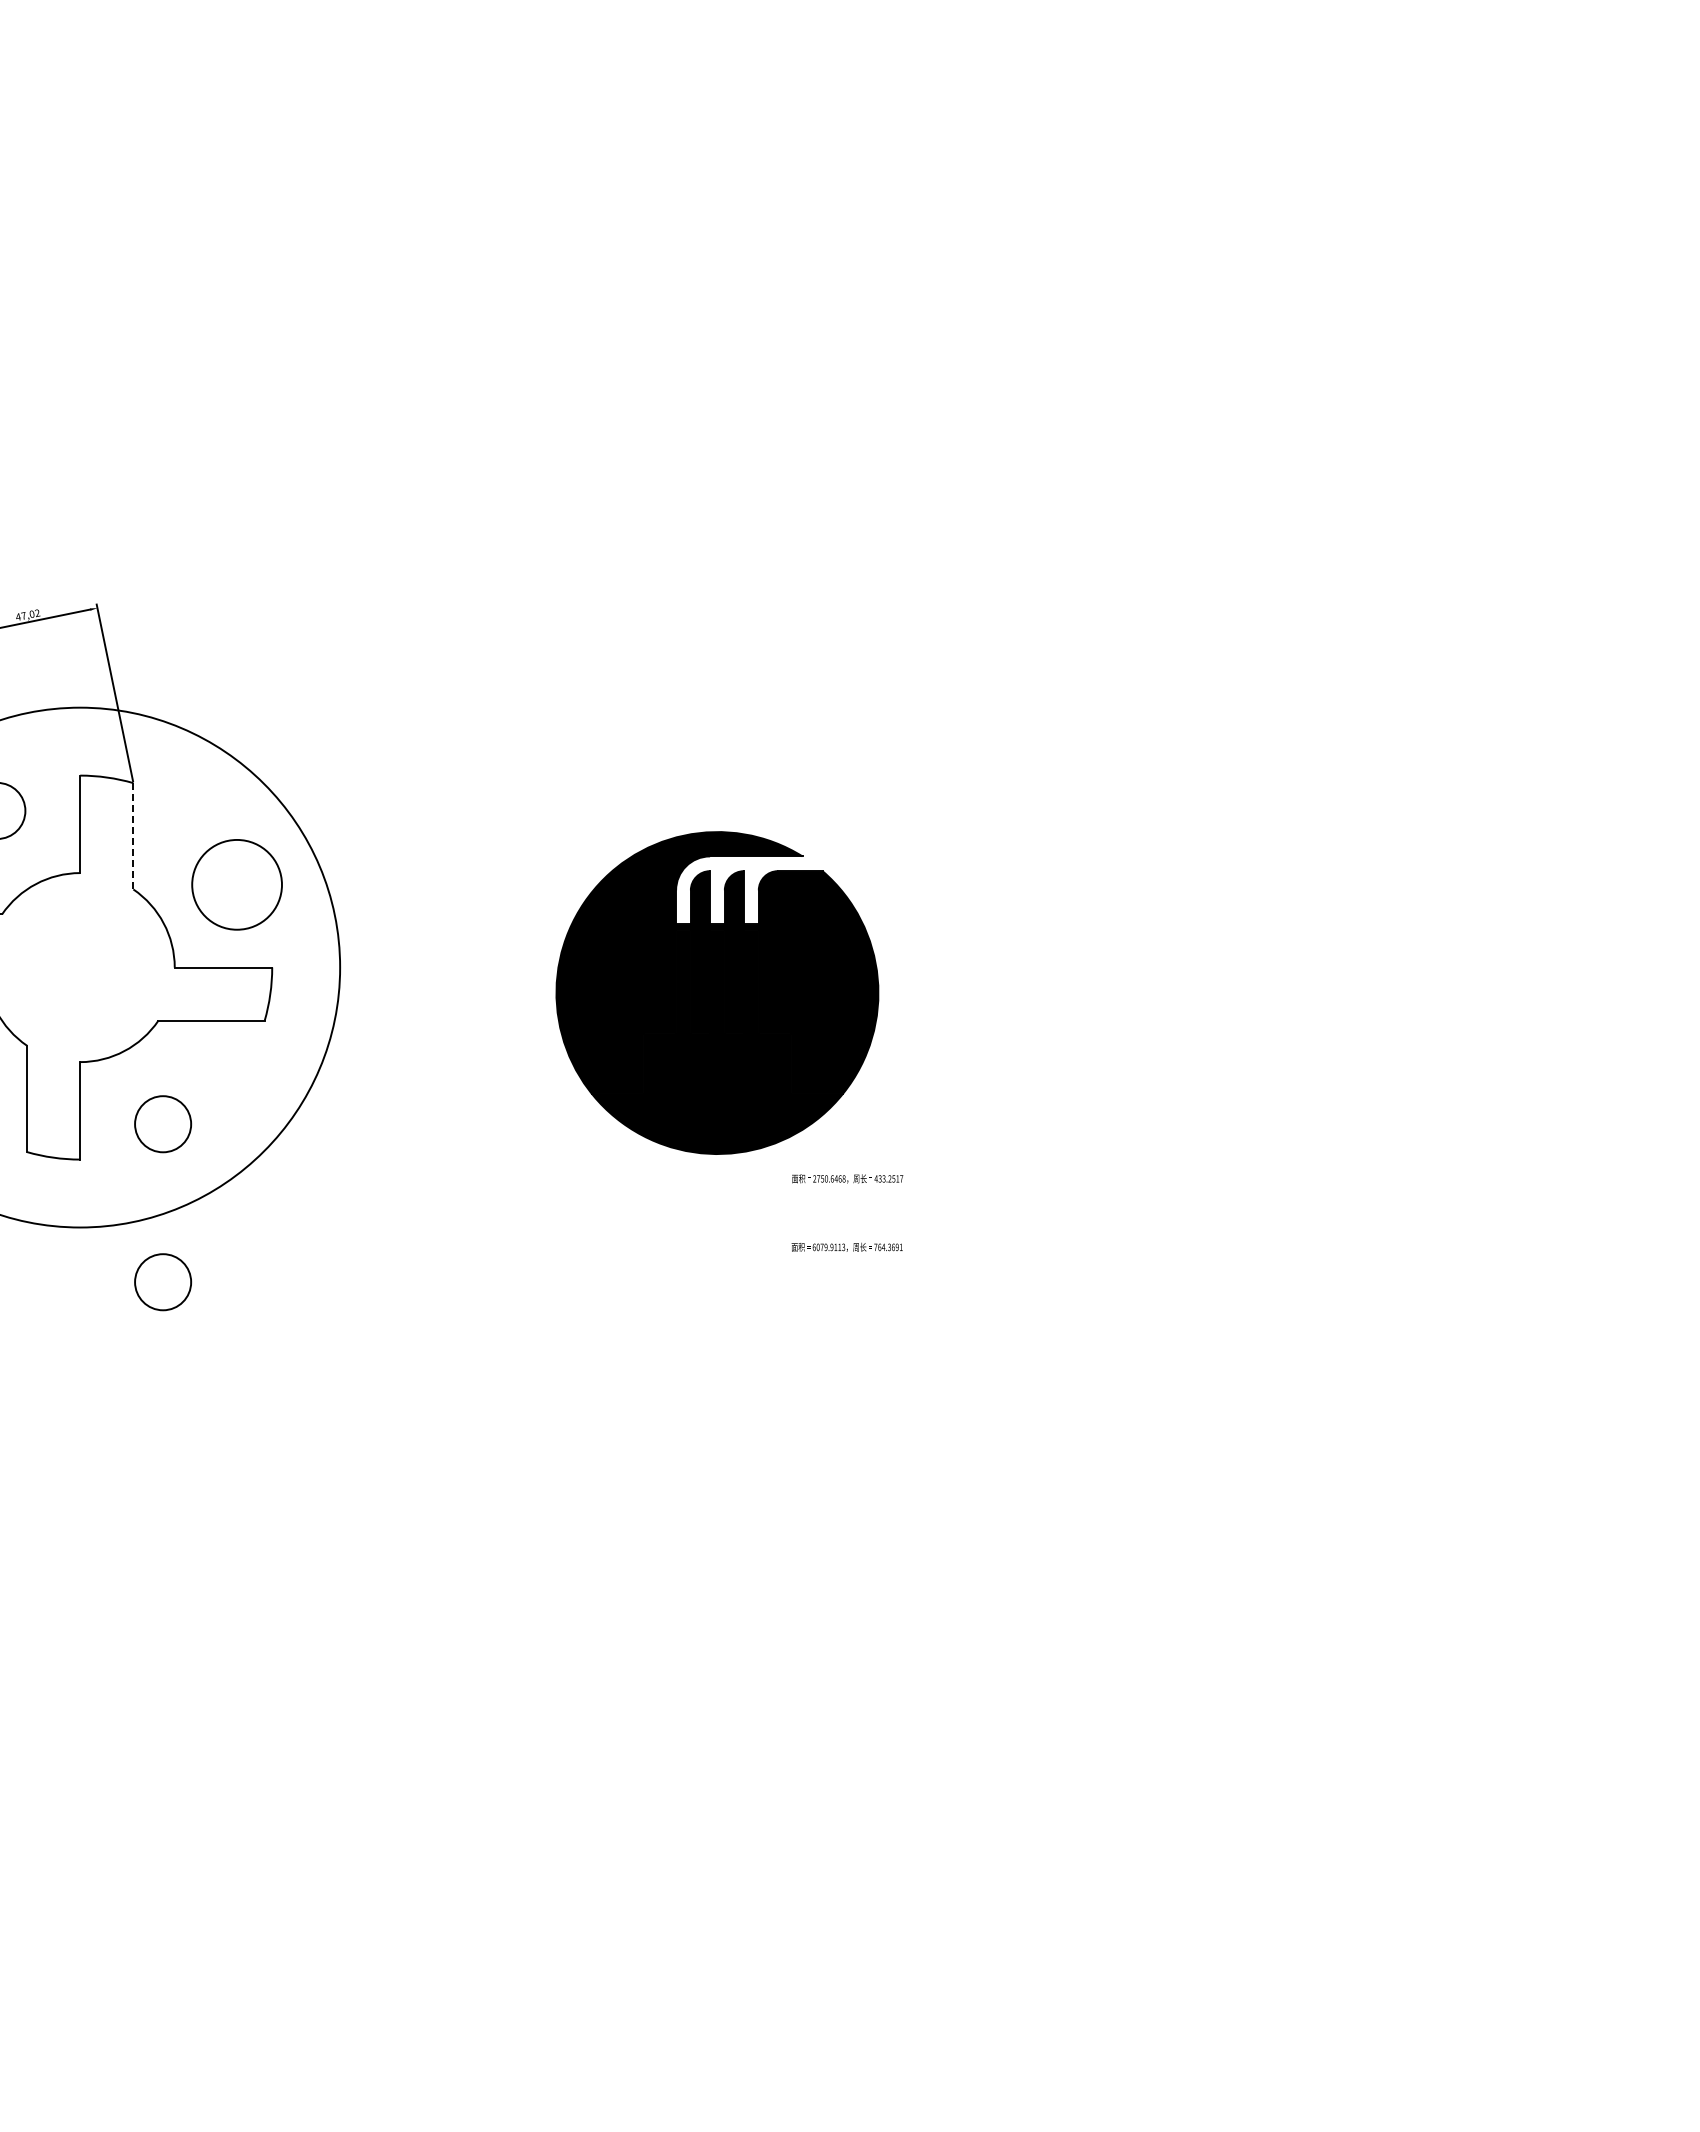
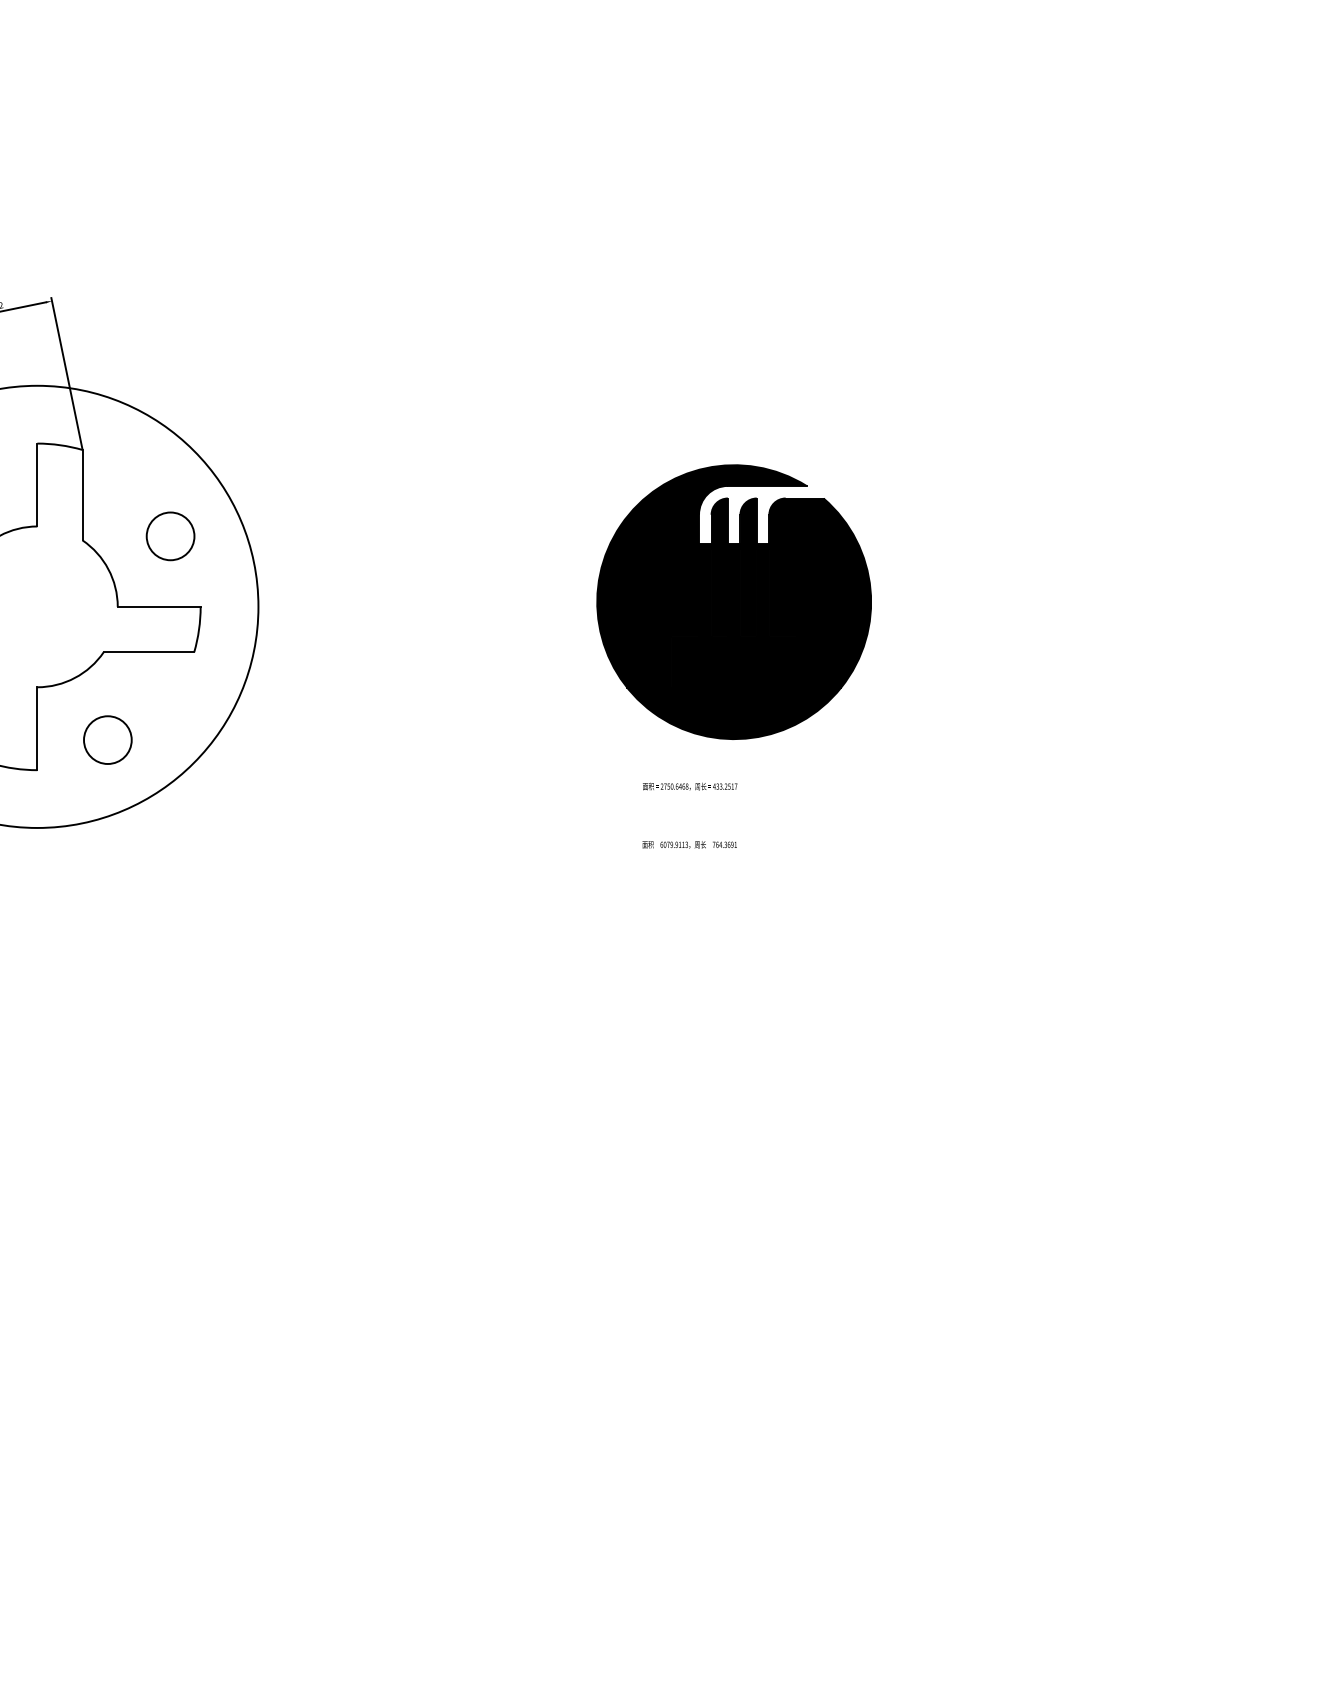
line: (133, 835) -> (82, 494), dashed -> solid
circle: (236, 884) -> (170, 536), size x0.62
part: (717, 992) -> (734, 601), moved
circle: (163, 1282) -> (108, 874), removed

